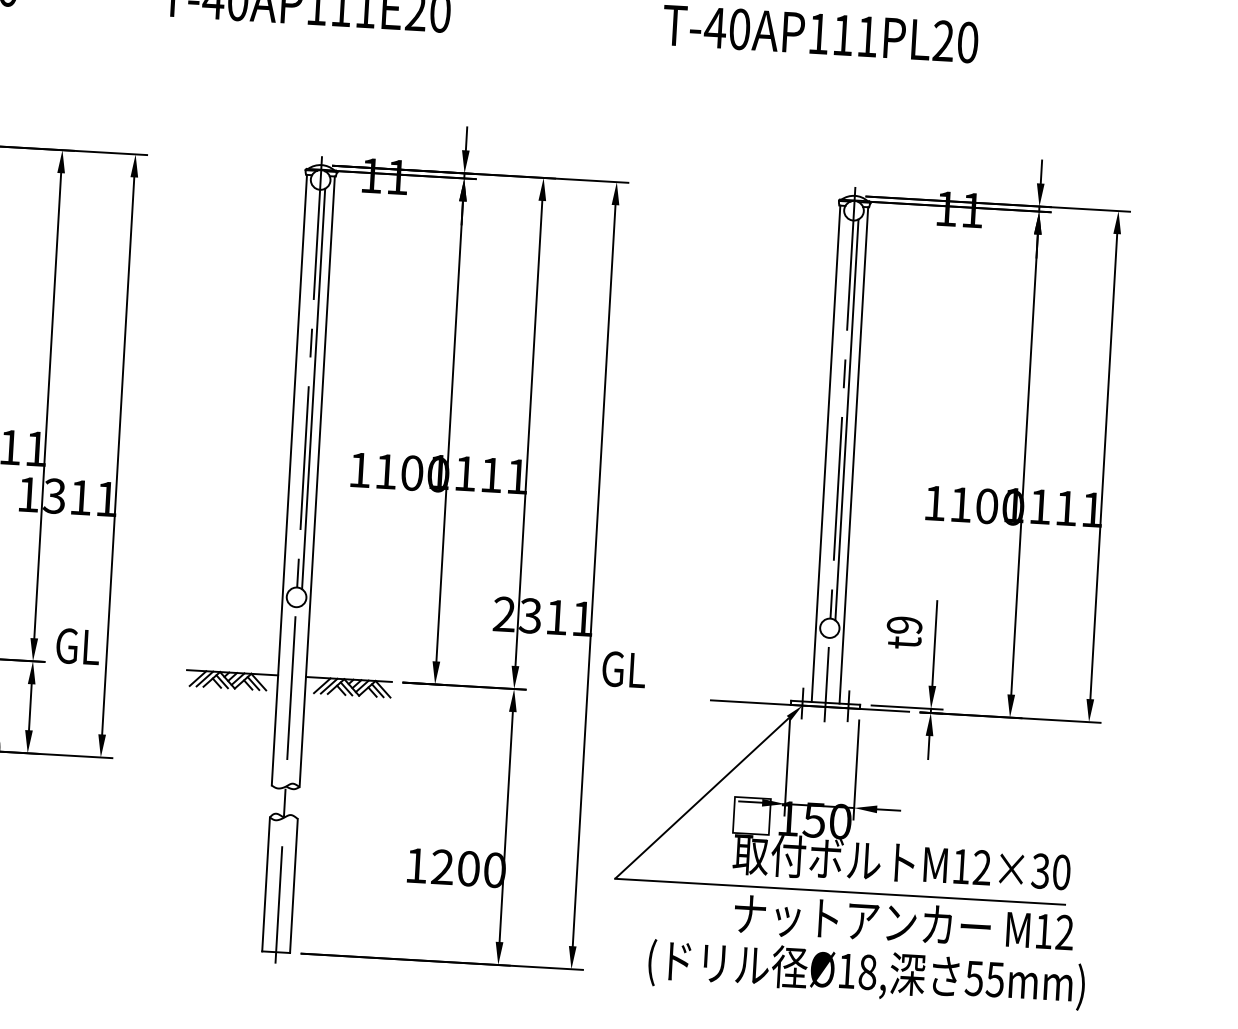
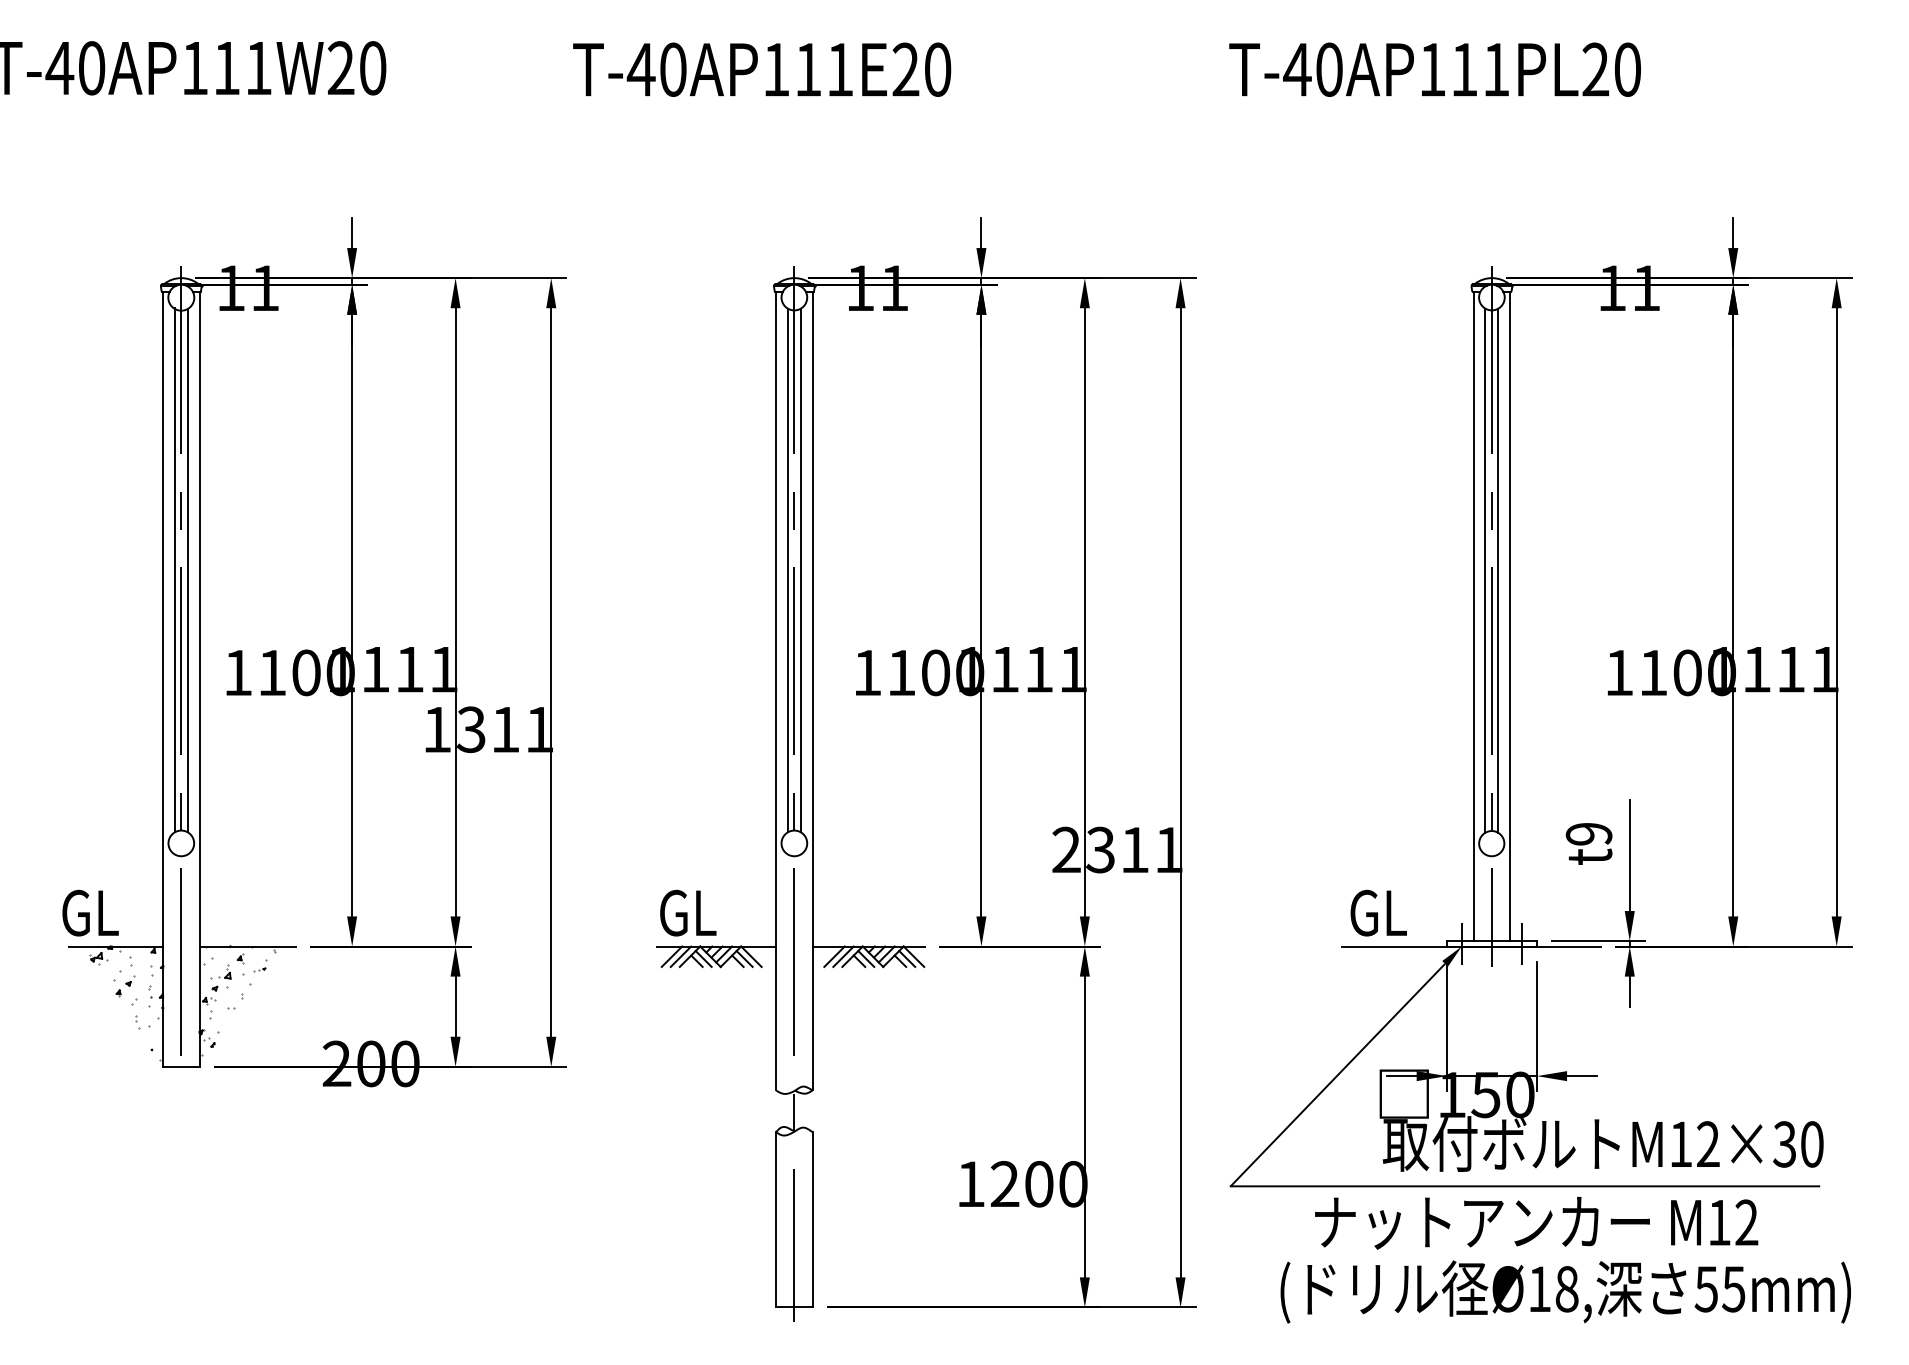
line: (303, 388) -> (787, 570), added
line: (837, 419) -> (1485, 570), added
text: (78, 646) -> (688, 912), moved
text: (623, 669) -> (1378, 912), moved
text: (903, 923) -> (1536, 1223), moved

